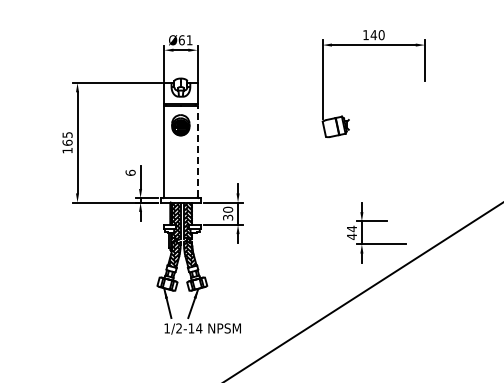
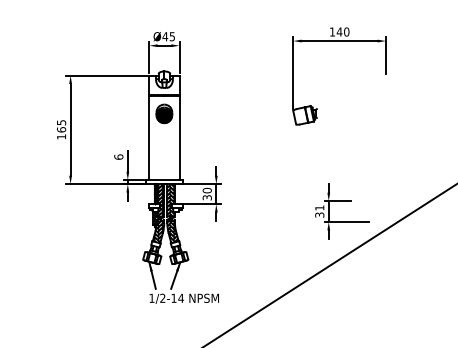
text: (185, 40) -> (168, 36), Ø61 -> Ø45
line: (197, 150) -> (179, 136), dashed -> solid
text: (351, 232) -> (319, 211), 44 -> 31

